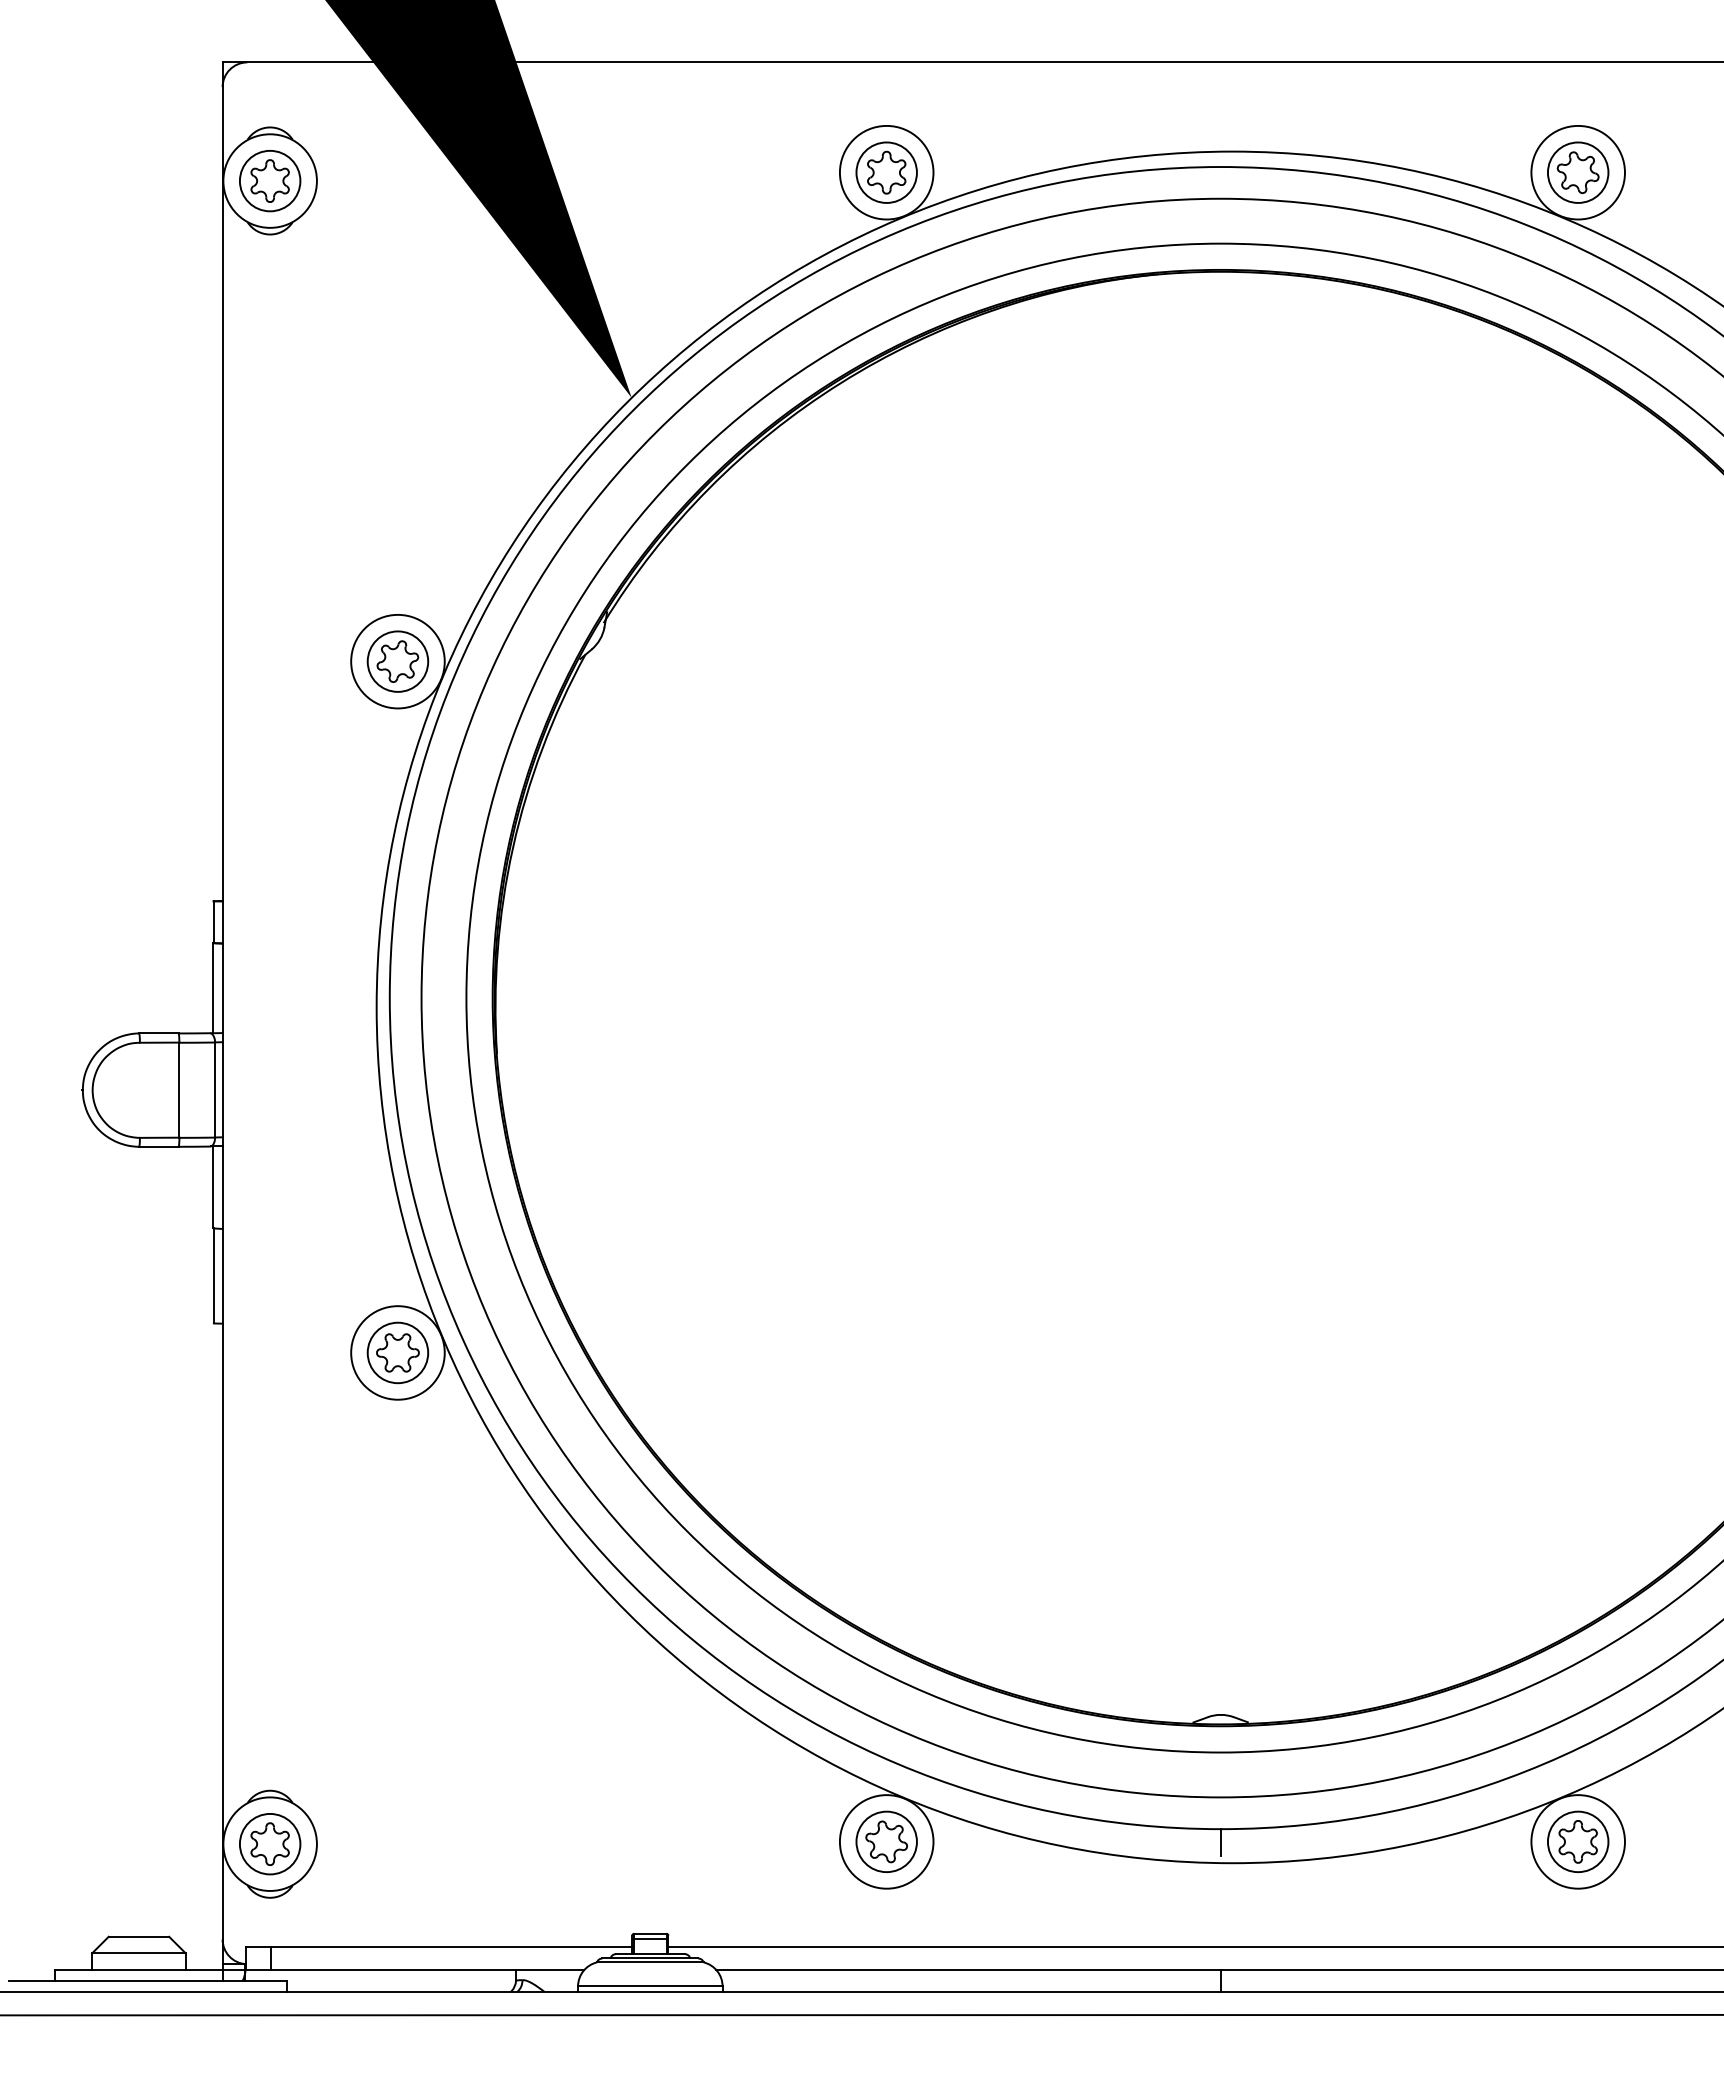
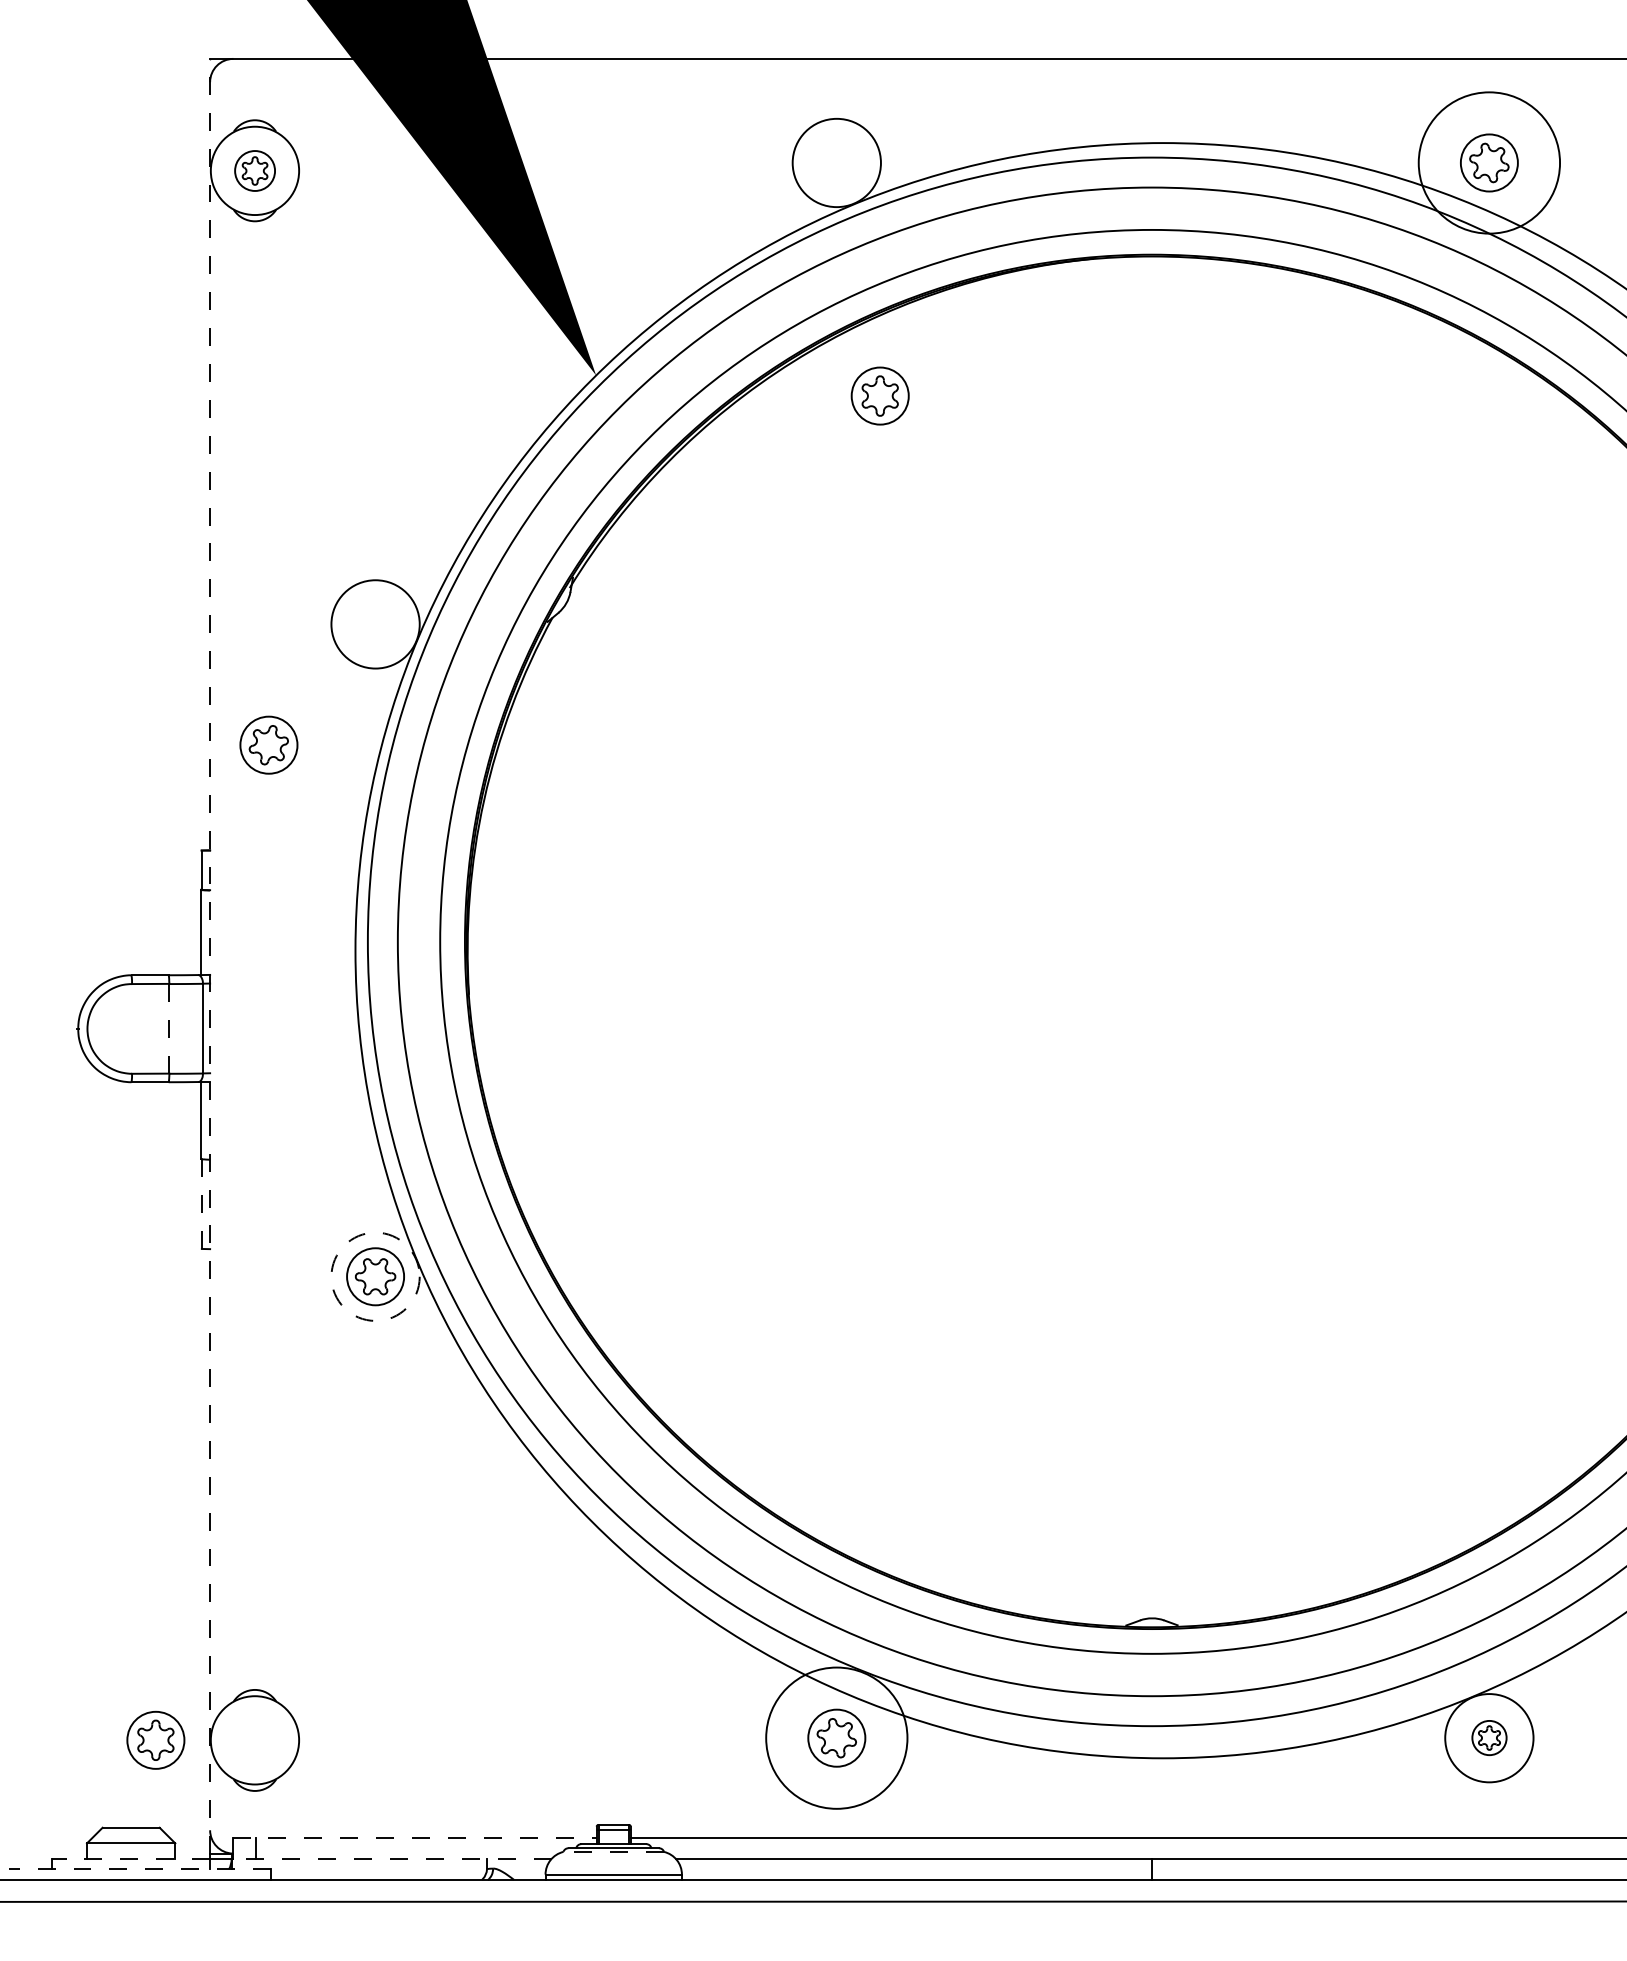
part: (886, 172) -> (880, 395), moved
circle: (1577, 172) -> (1488, 162), size x1.6
part: (270, 181) -> (255, 171), size x0.7
part: (397, 661) -> (268, 745), moved
line: (222, 1013) -> (210, 956), solid -> dashed
line: (179, 1090) -> (169, 1029), solid -> dashed
line: (213, 1275) -> (201, 1203), solid -> dashed
circle: (397, 1352) -> (375, 1276), solid -> dashed
circle: (886, 1841) -> (836, 1737), size x1.6
part: (1578, 1841) -> (1489, 1737), size x0.6
line: (1220, 1842) -> (1151, 1738), removed
part: (270, 1844) -> (156, 1740), moved
line: (439, 1947) -> (414, 1837), solid -> dashed
line: (649, 1962) -> (612, 1852), solid -> dashed
line: (138, 1970) -> (130, 1859), solid -> dashed
line: (415, 1970) -> (392, 1859), solid -> dashed
line: (147, 1980) -> (139, 1868), solid -> dashed

